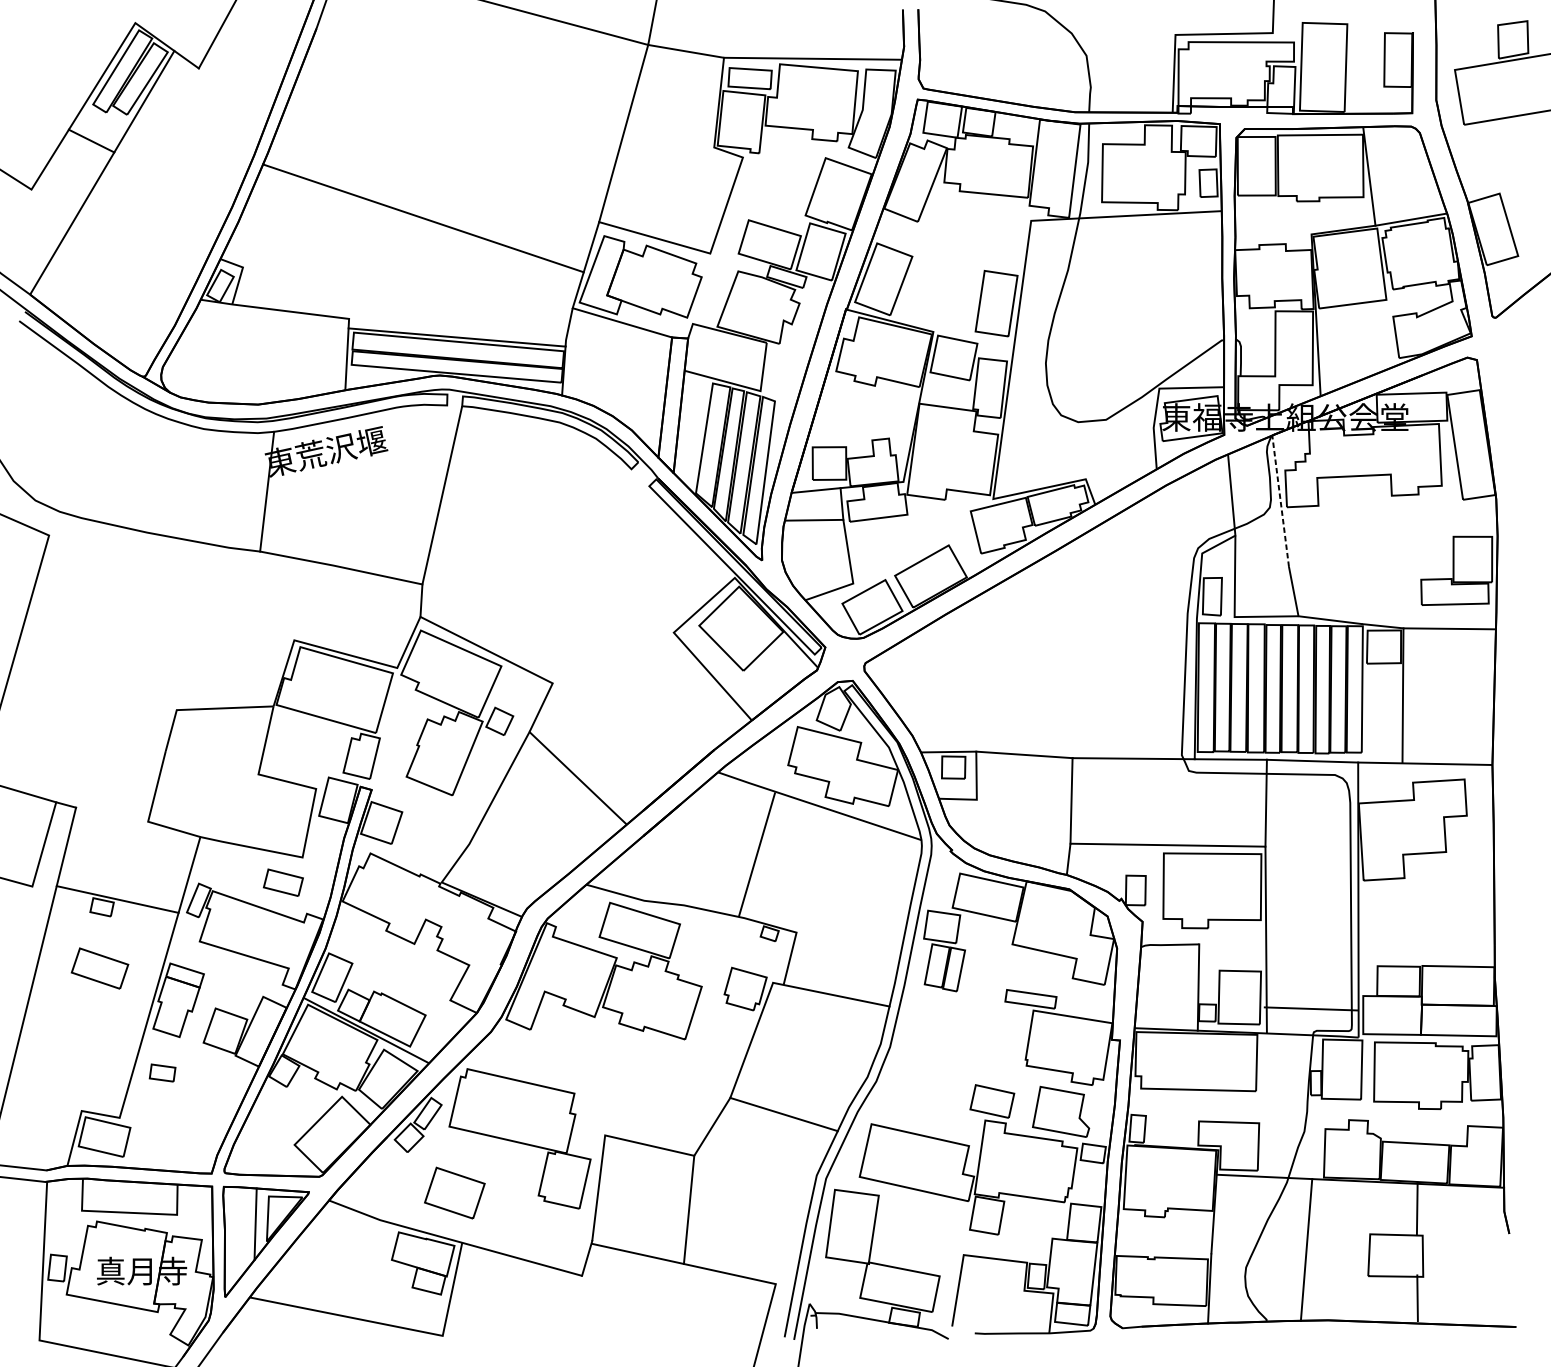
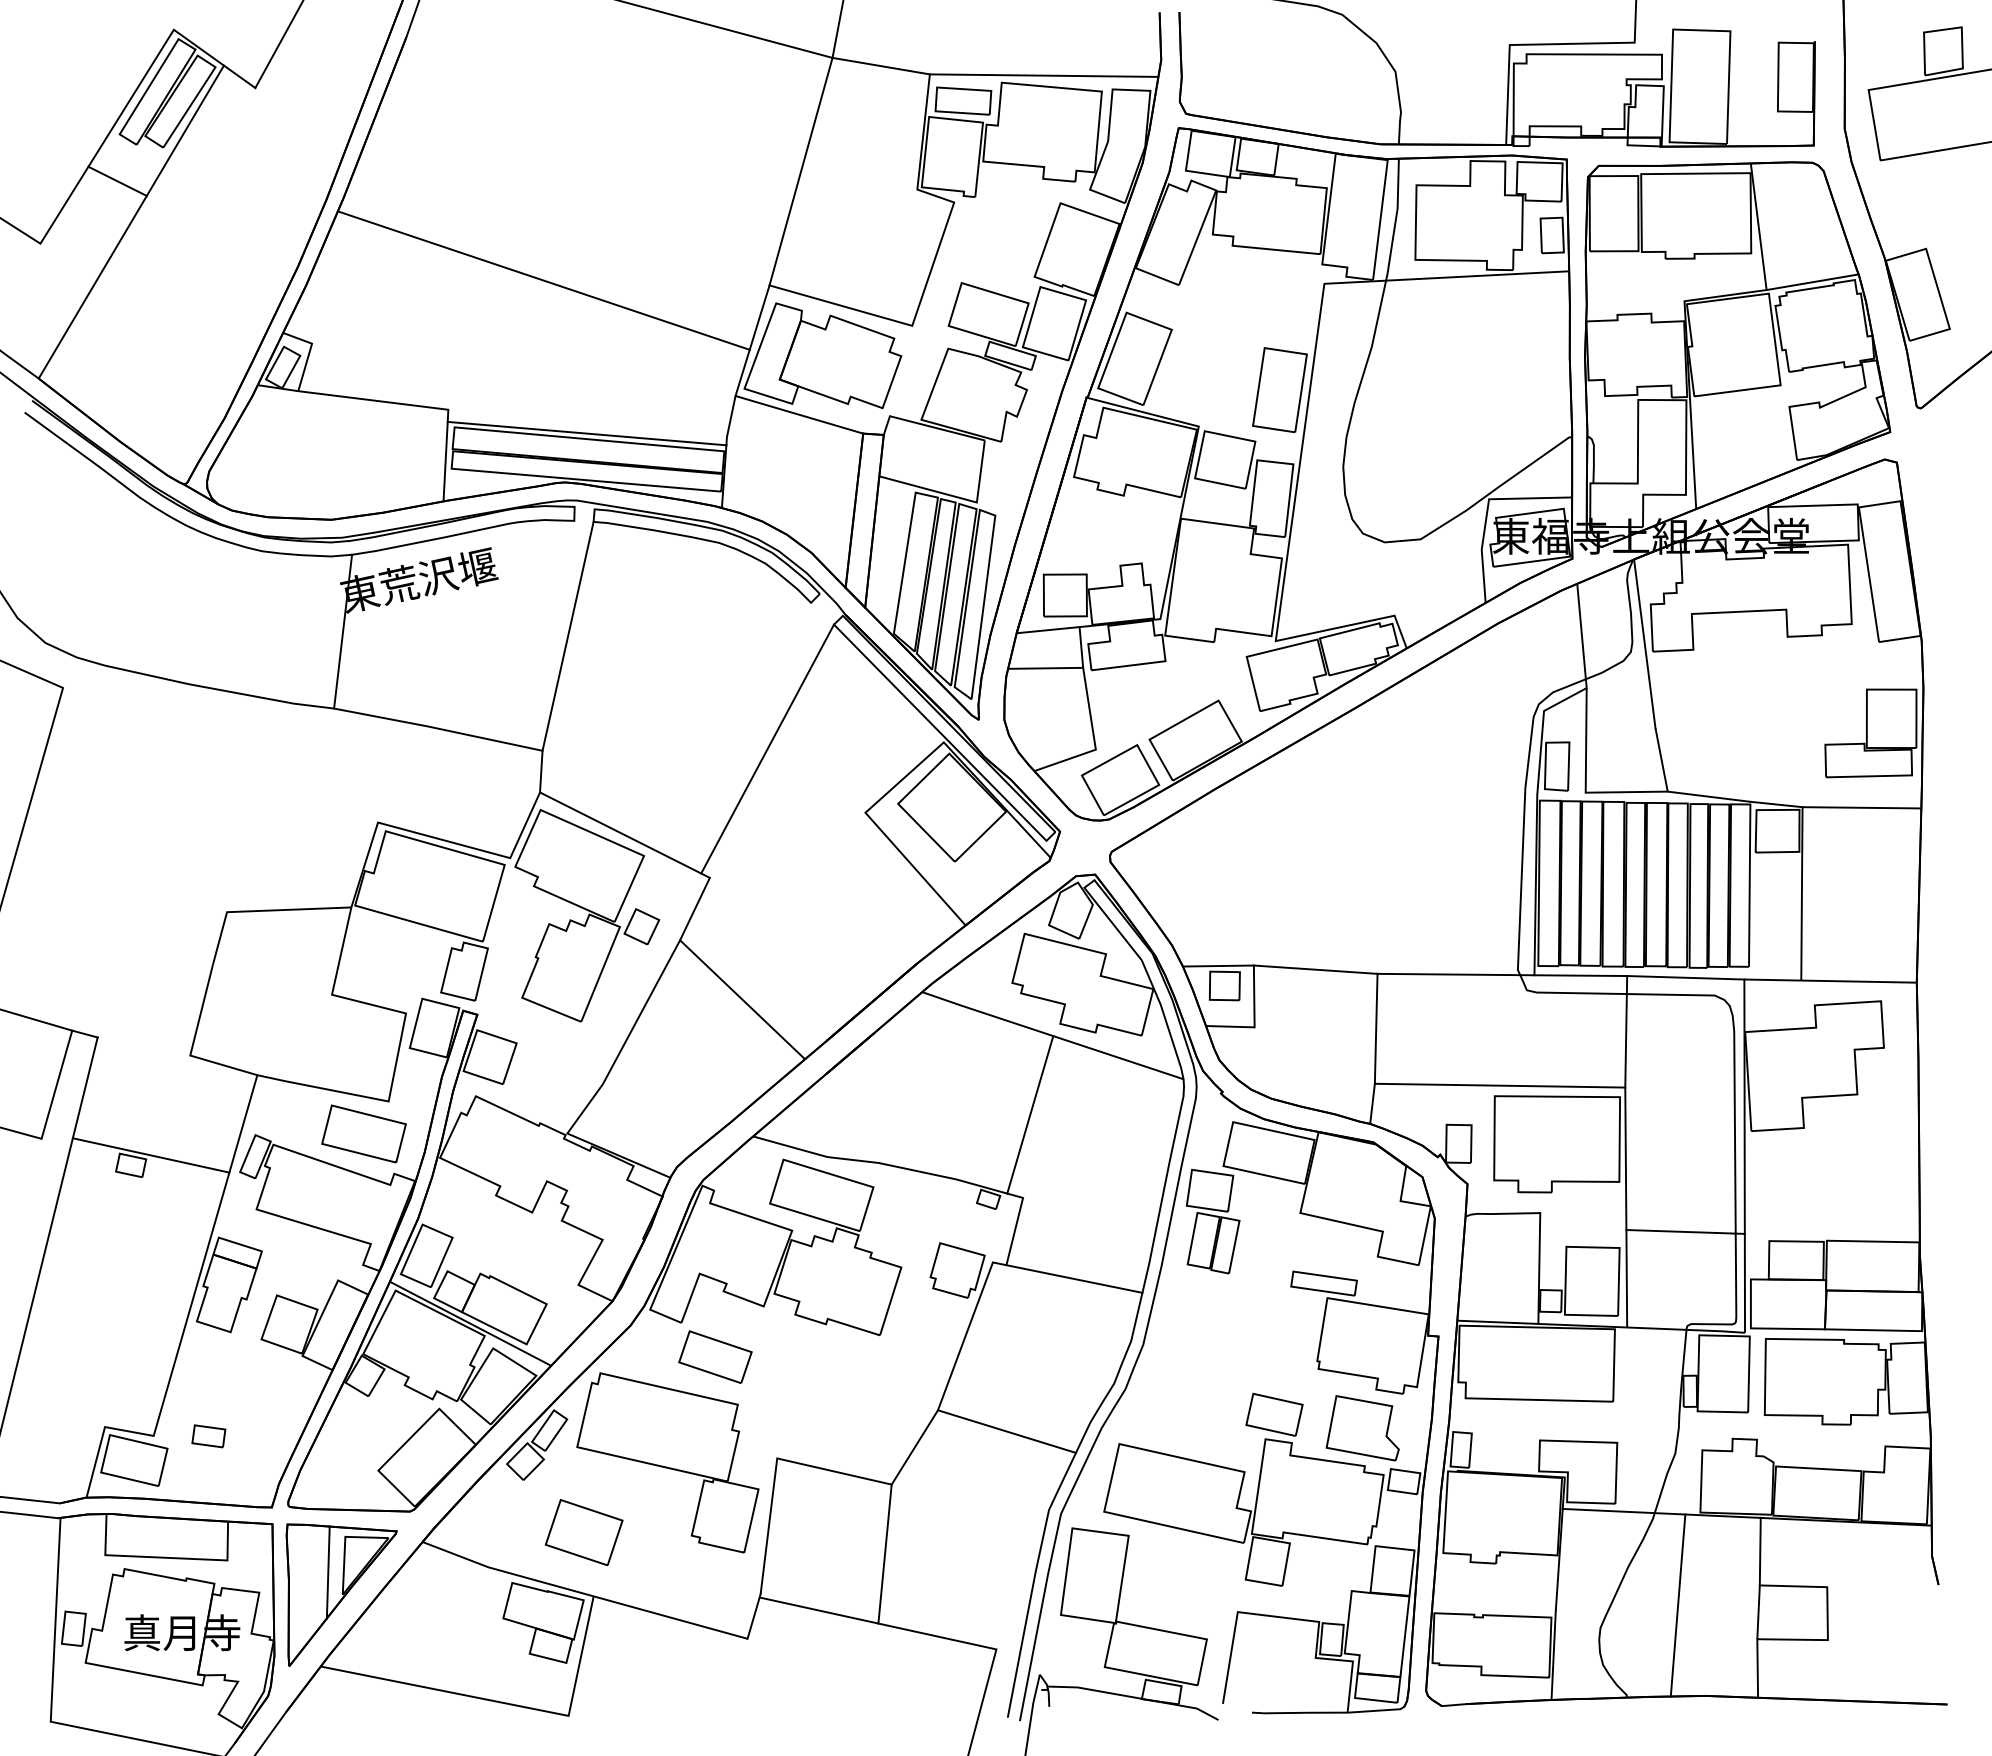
line: (1280, 500) -> (1644, 643), dashed -> solid
line: (597, 582) -> (767, 748), added
line: (757, 854) -> (1030, 1114), moved
part: (283, 882) -> (363, 1133), size x1.67
part: (100, 968) -> (715, 1356), moved
line: (1310, 1008) -> (1685, 1231), moved
part: (162, 1073) -> (208, 1436), moved
line: (1416, 1208) -> (1759, 1551), moved
line: (1417, 1298) -> (1757, 1668), moved

